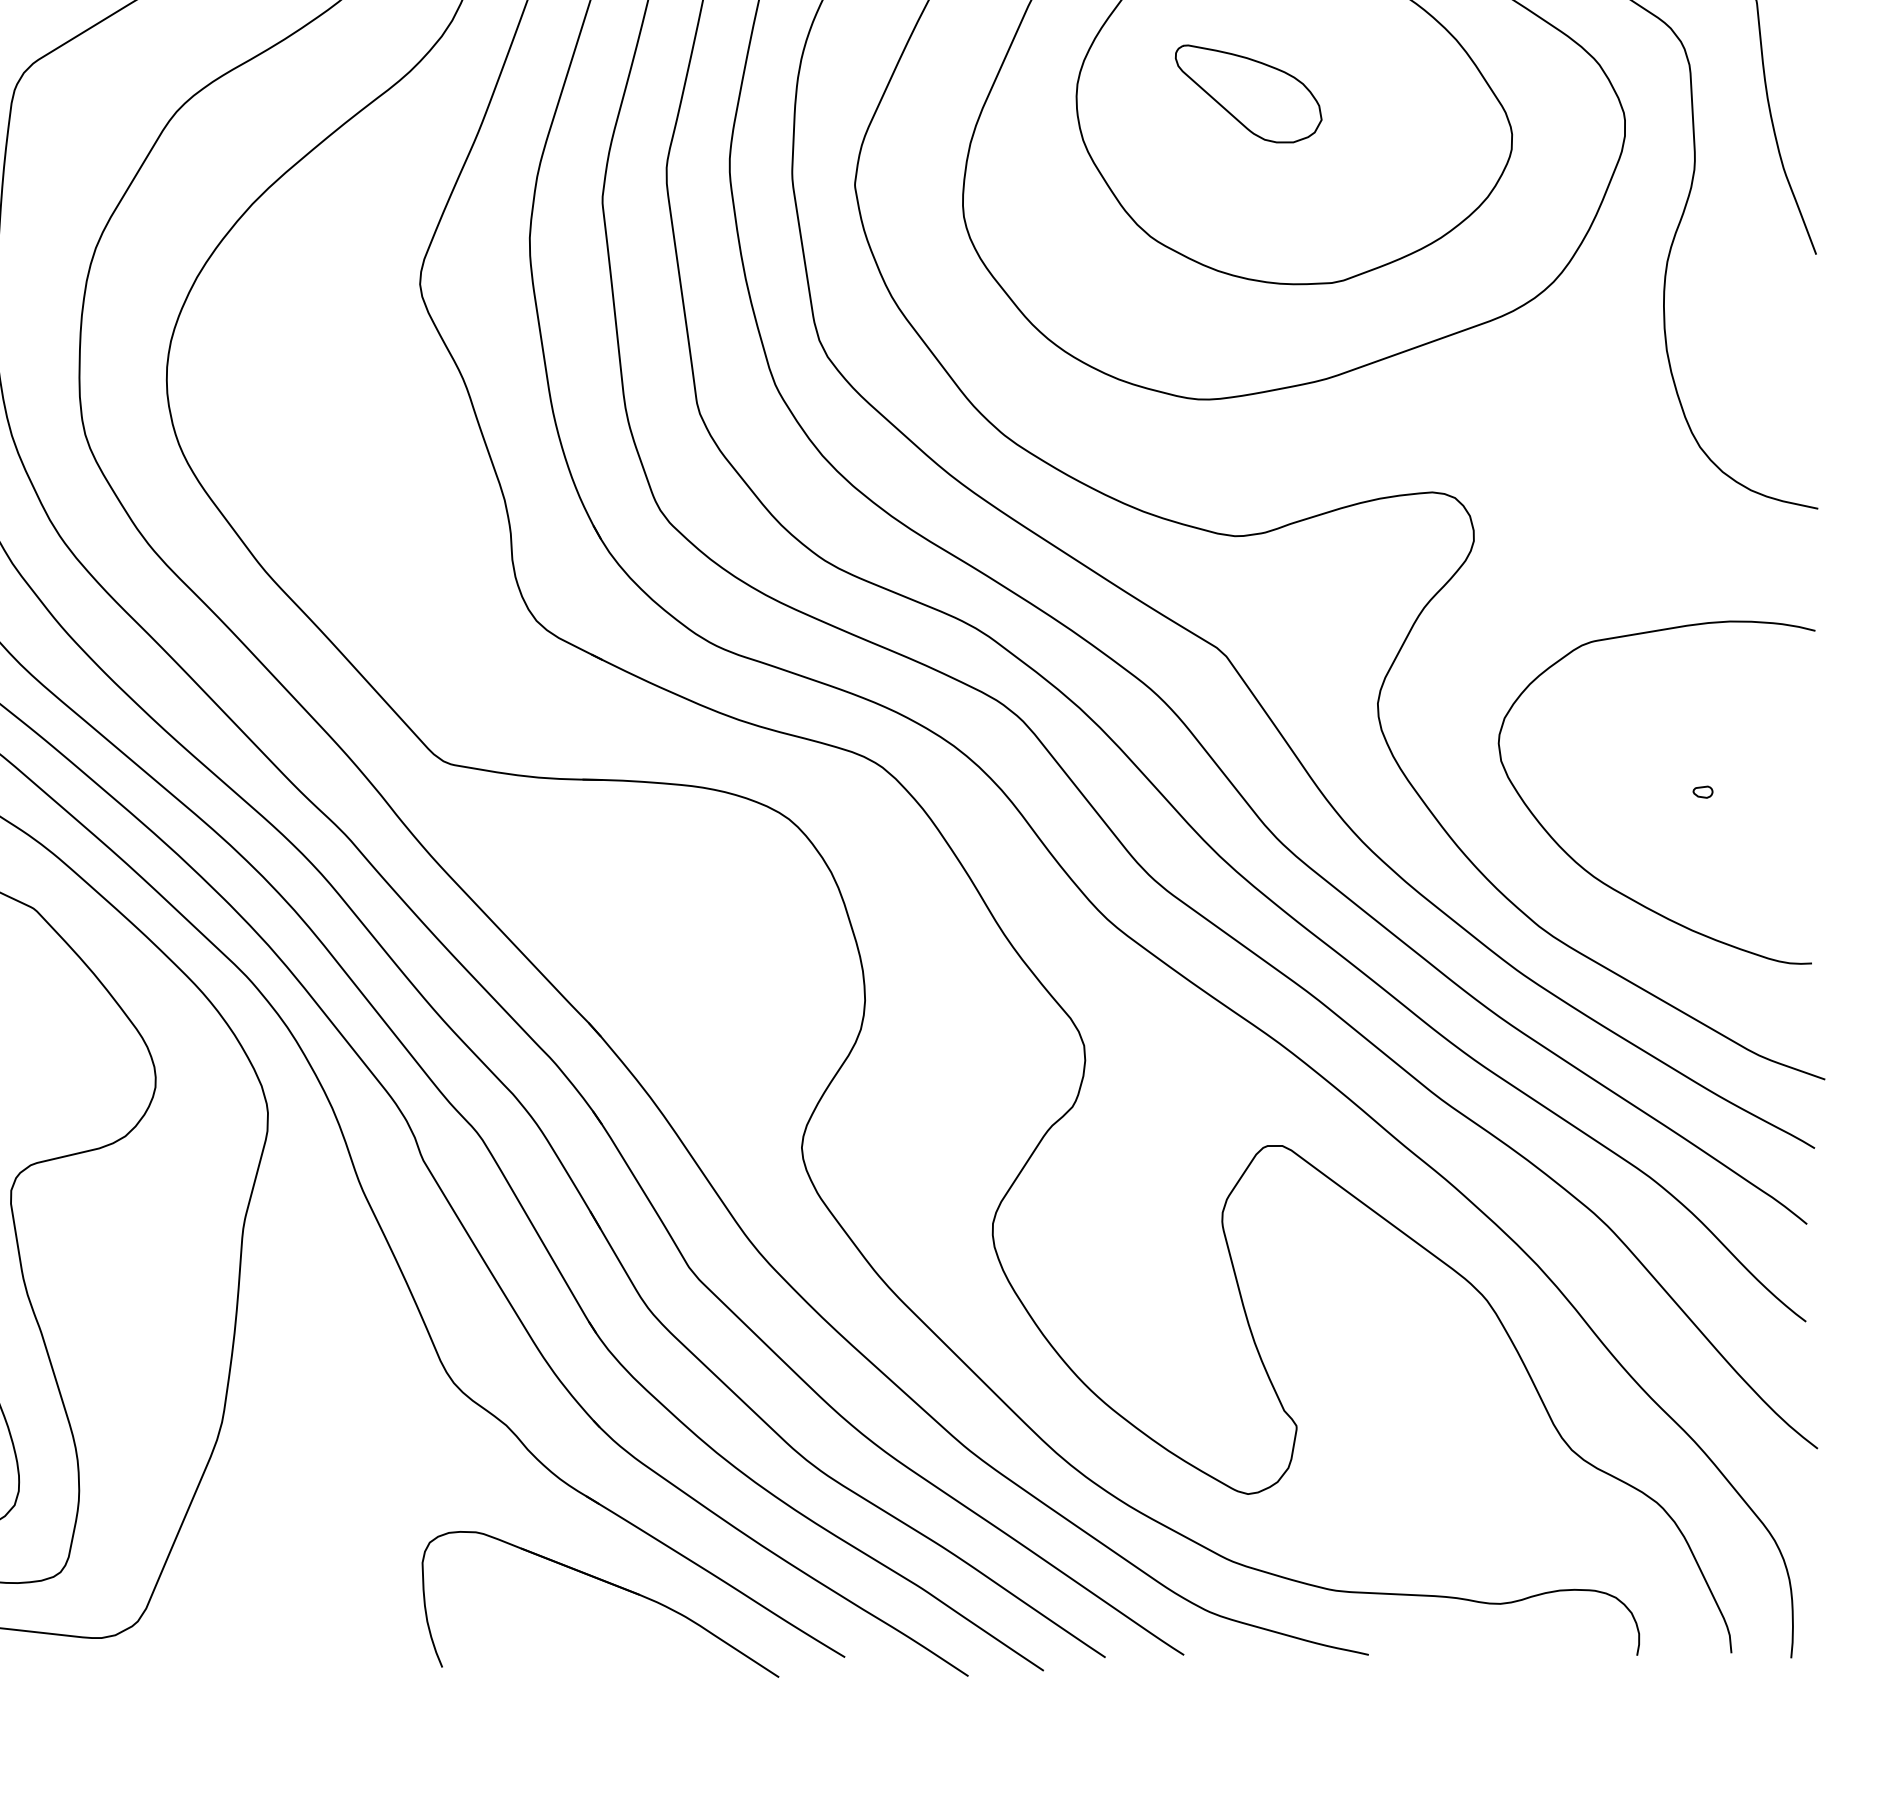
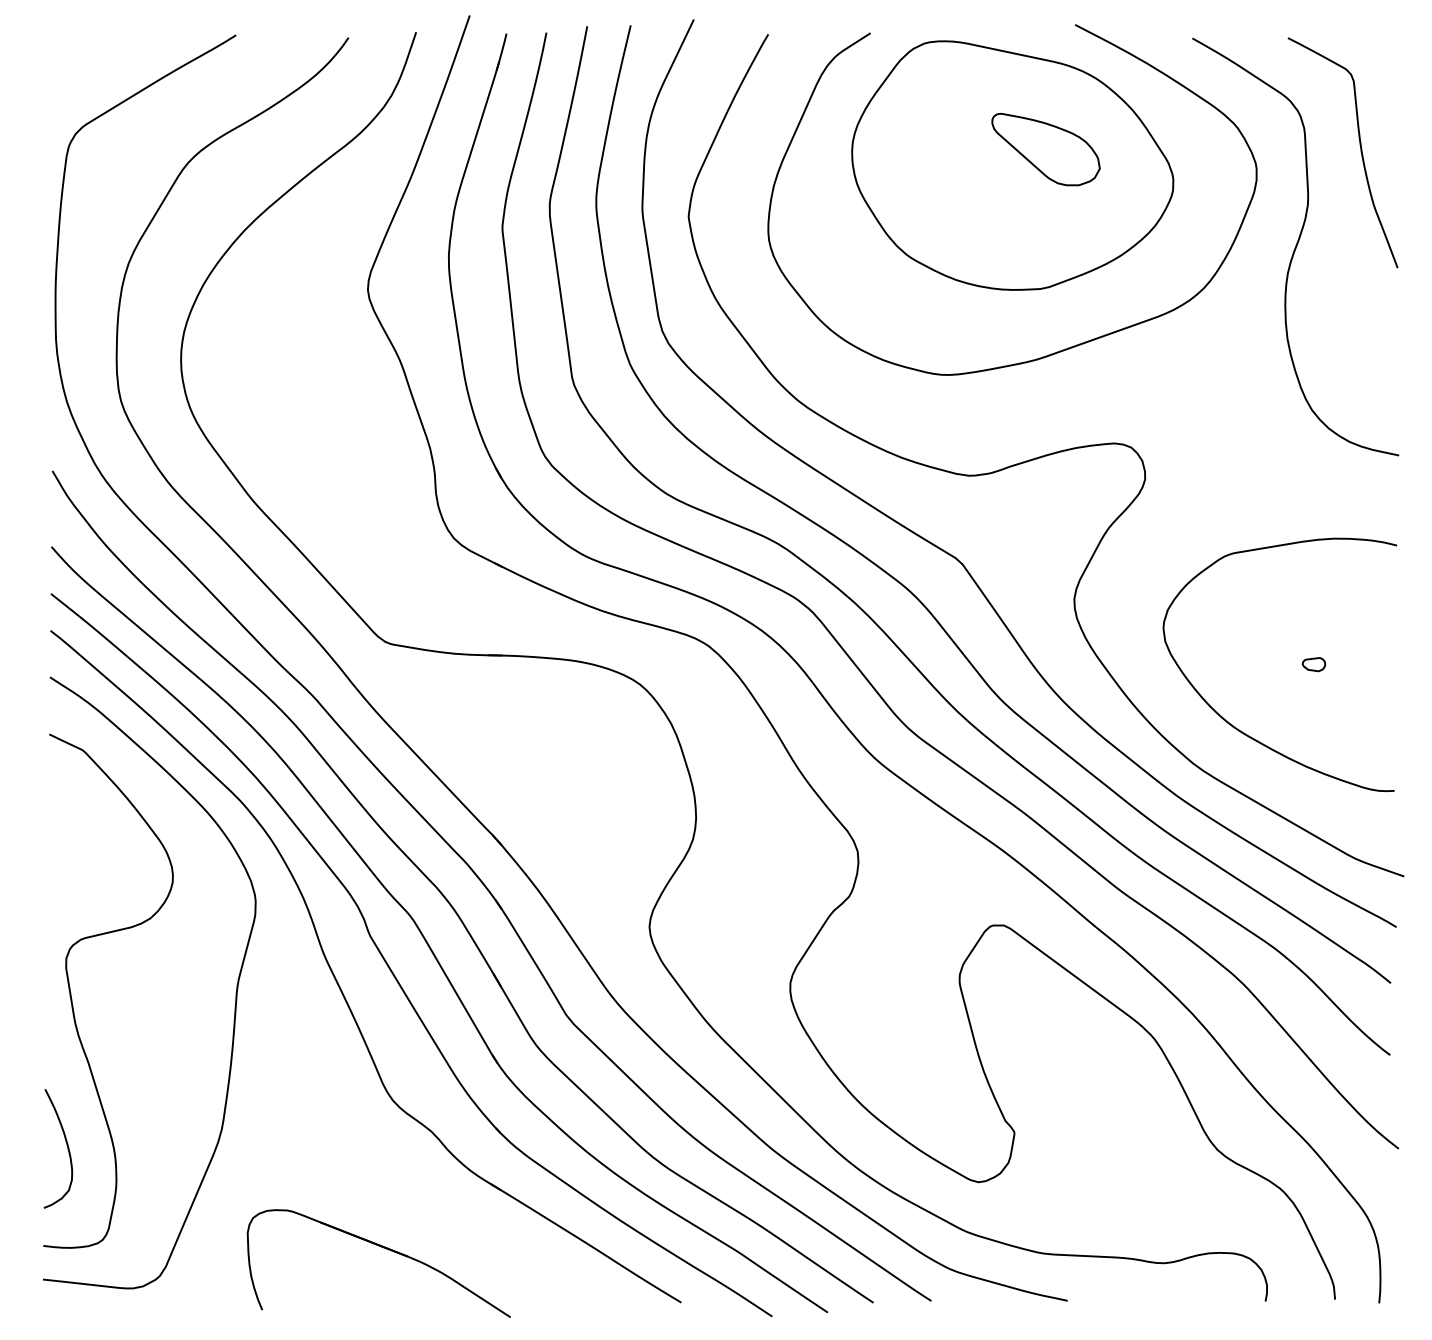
part: (1247, 93) -> (1045, 149), moved
part: (1703, 792) -> (1314, 664), size x1.6
part: (606, 1583) -> (383, 1248), moved

